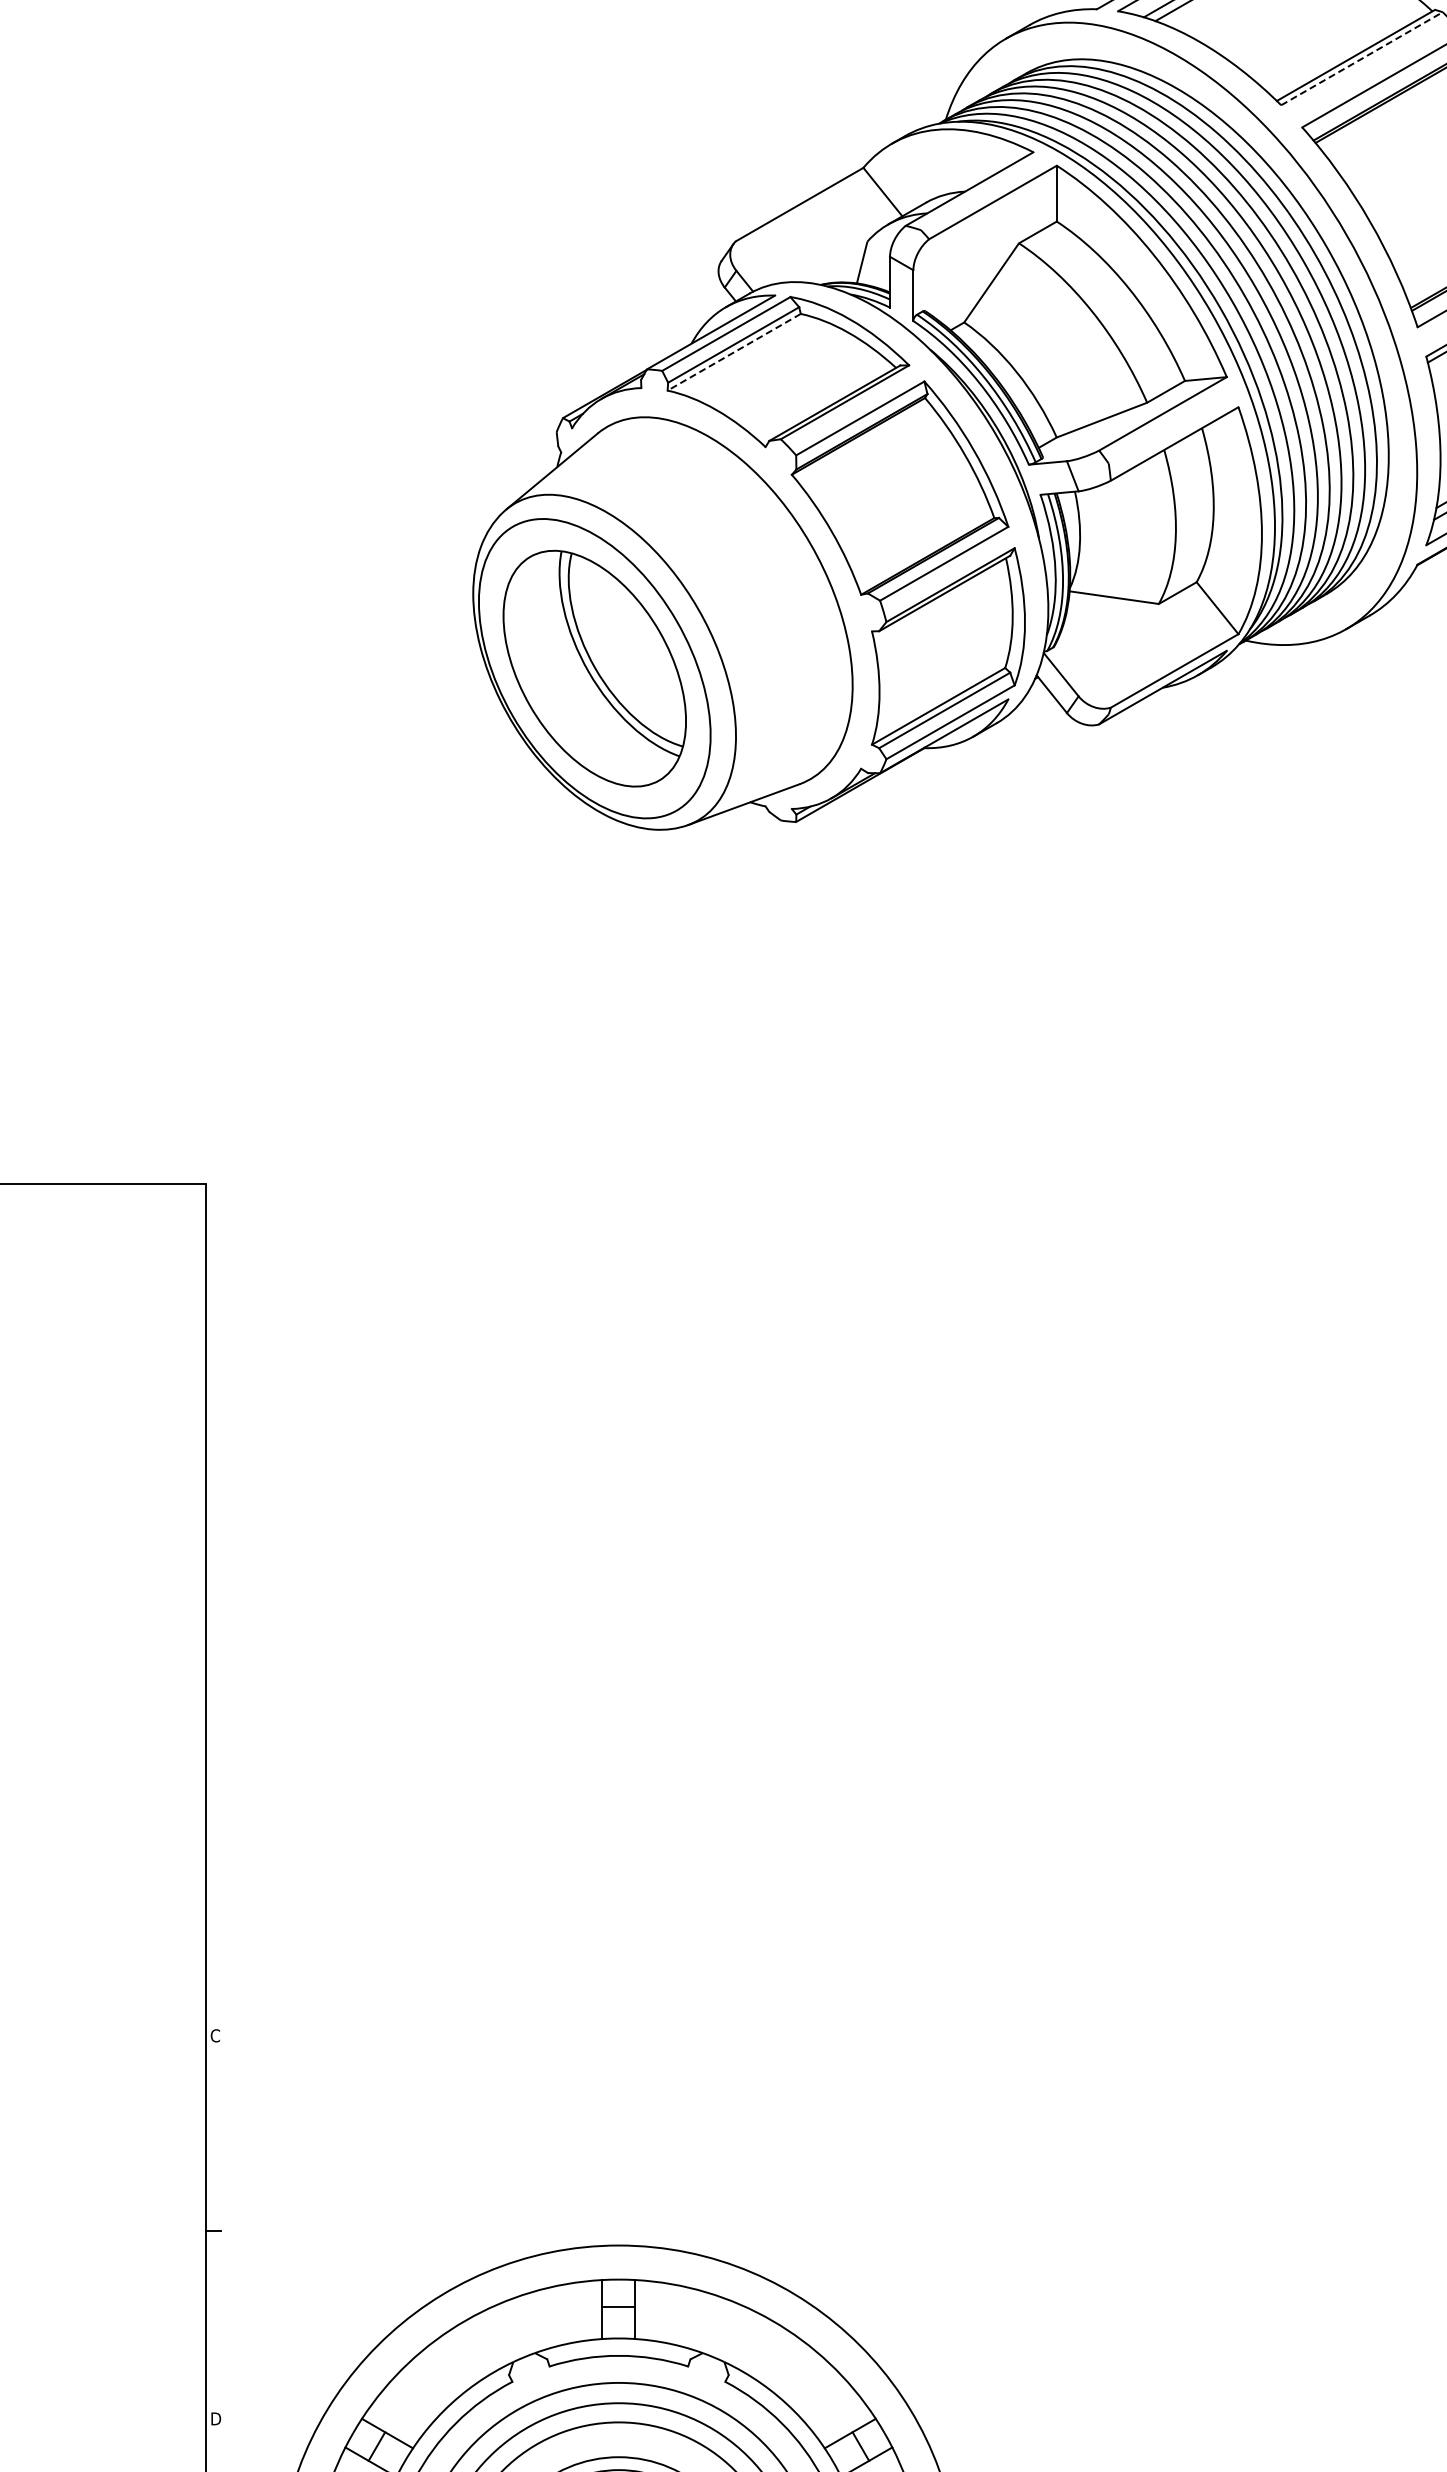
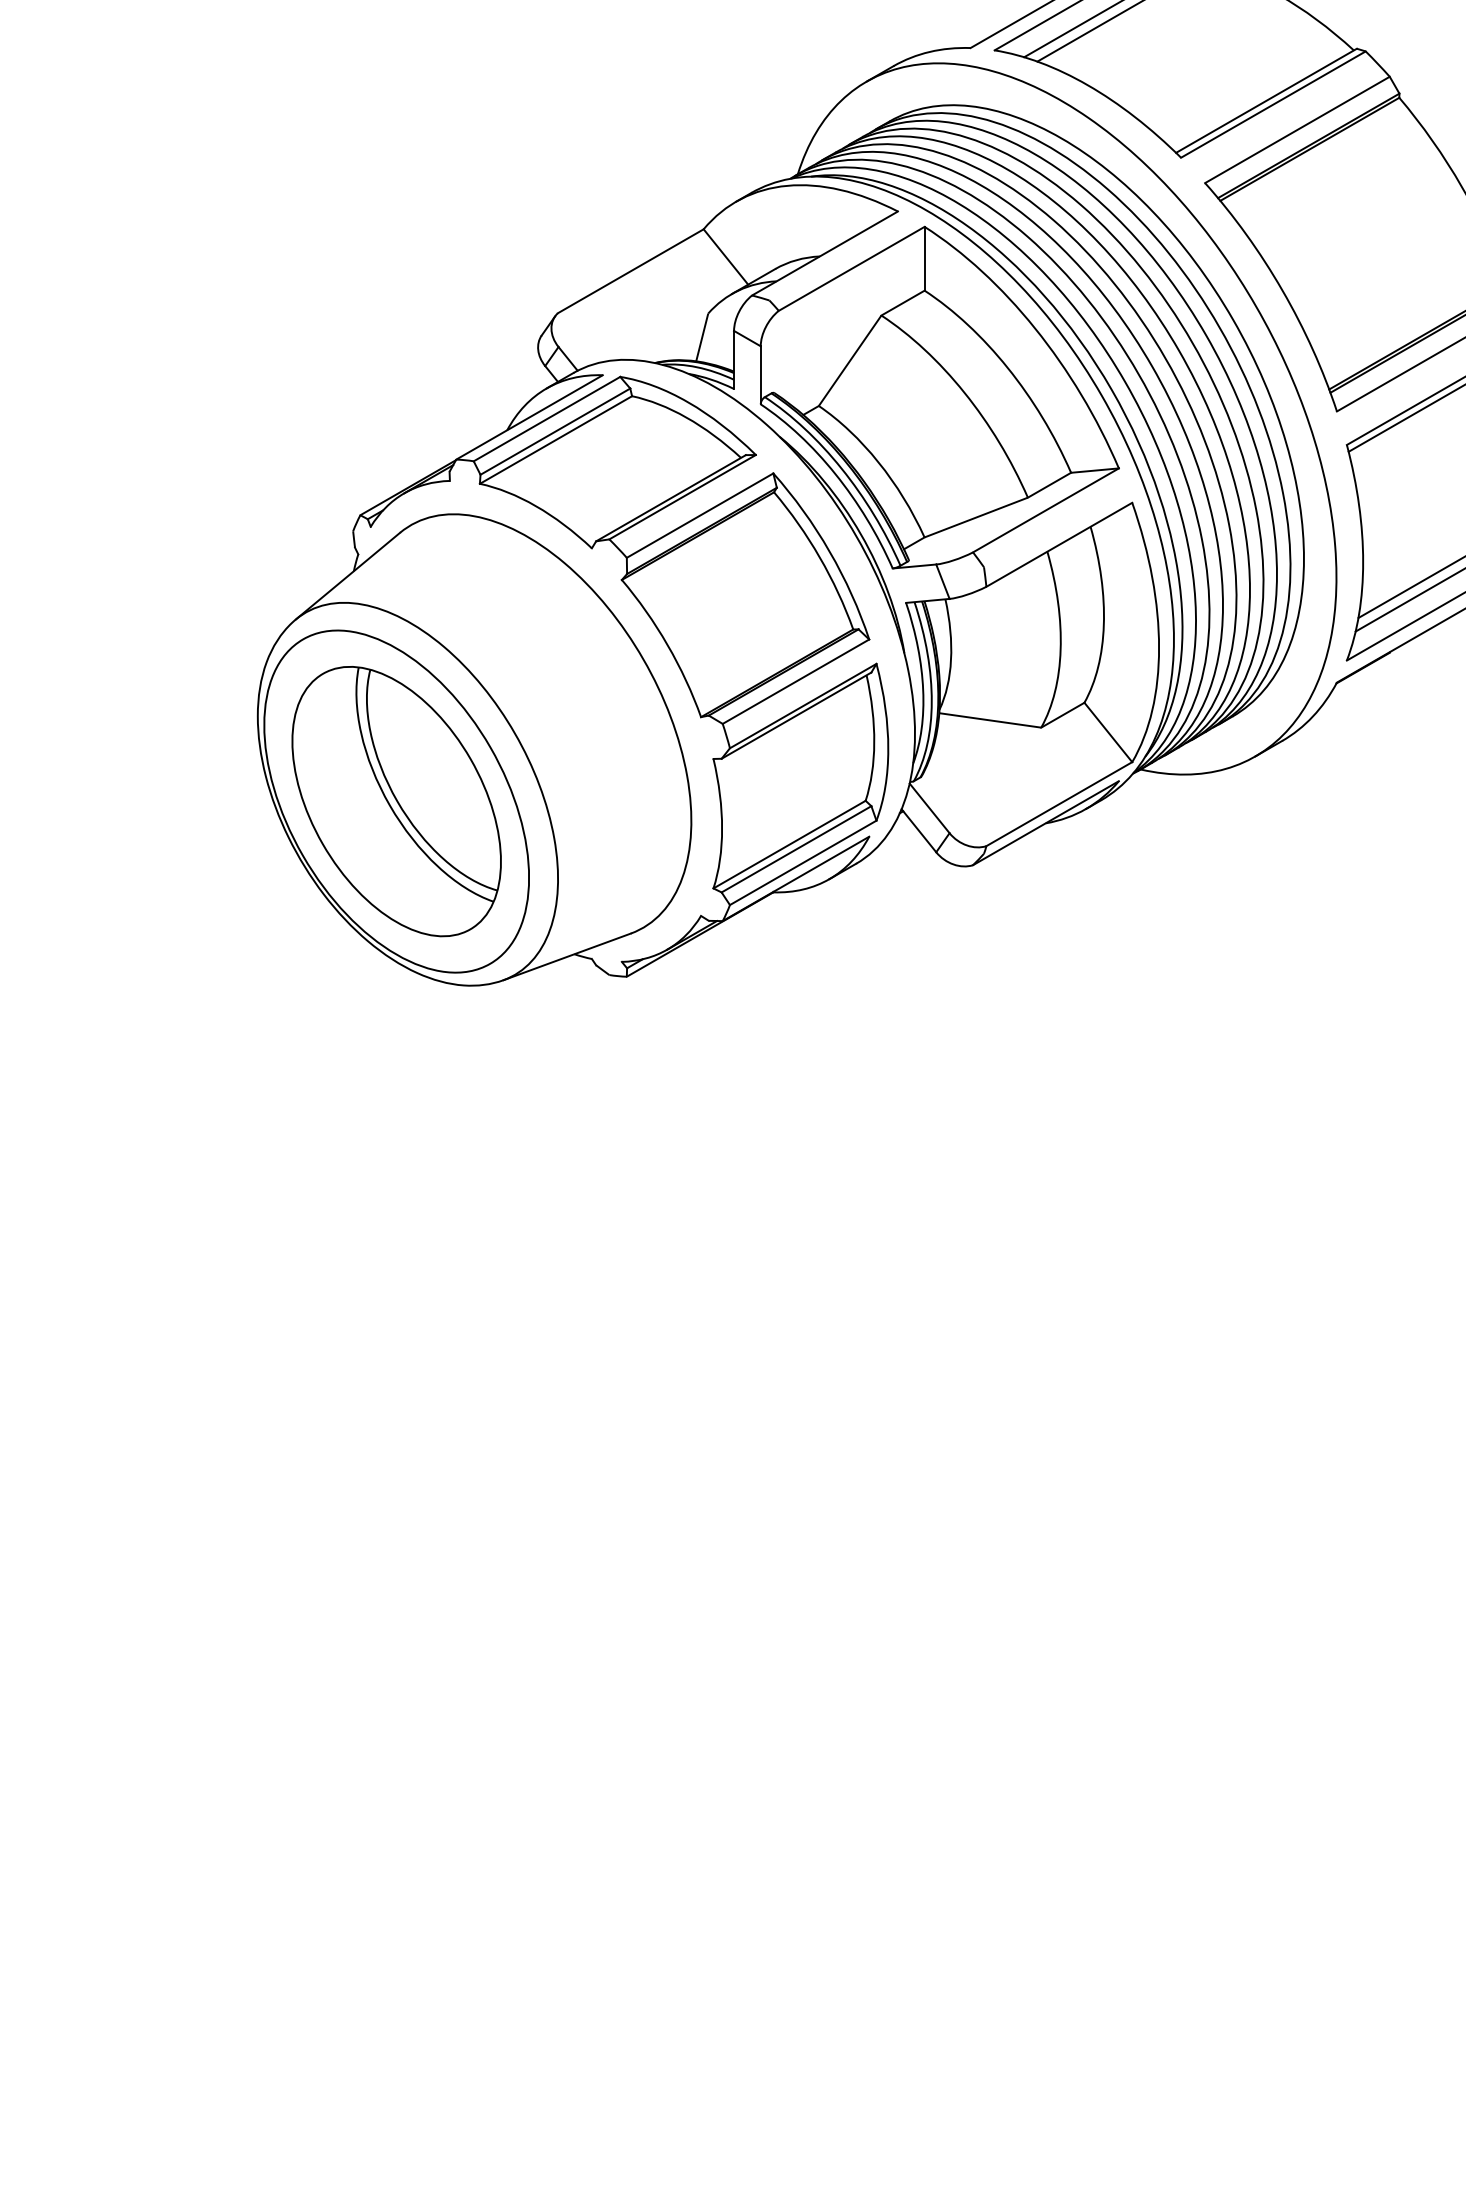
line: (1362, 58) -> (1273, 104), dashed -> solid
line: (734, 352) -> (556, 440), dashed -> solid

